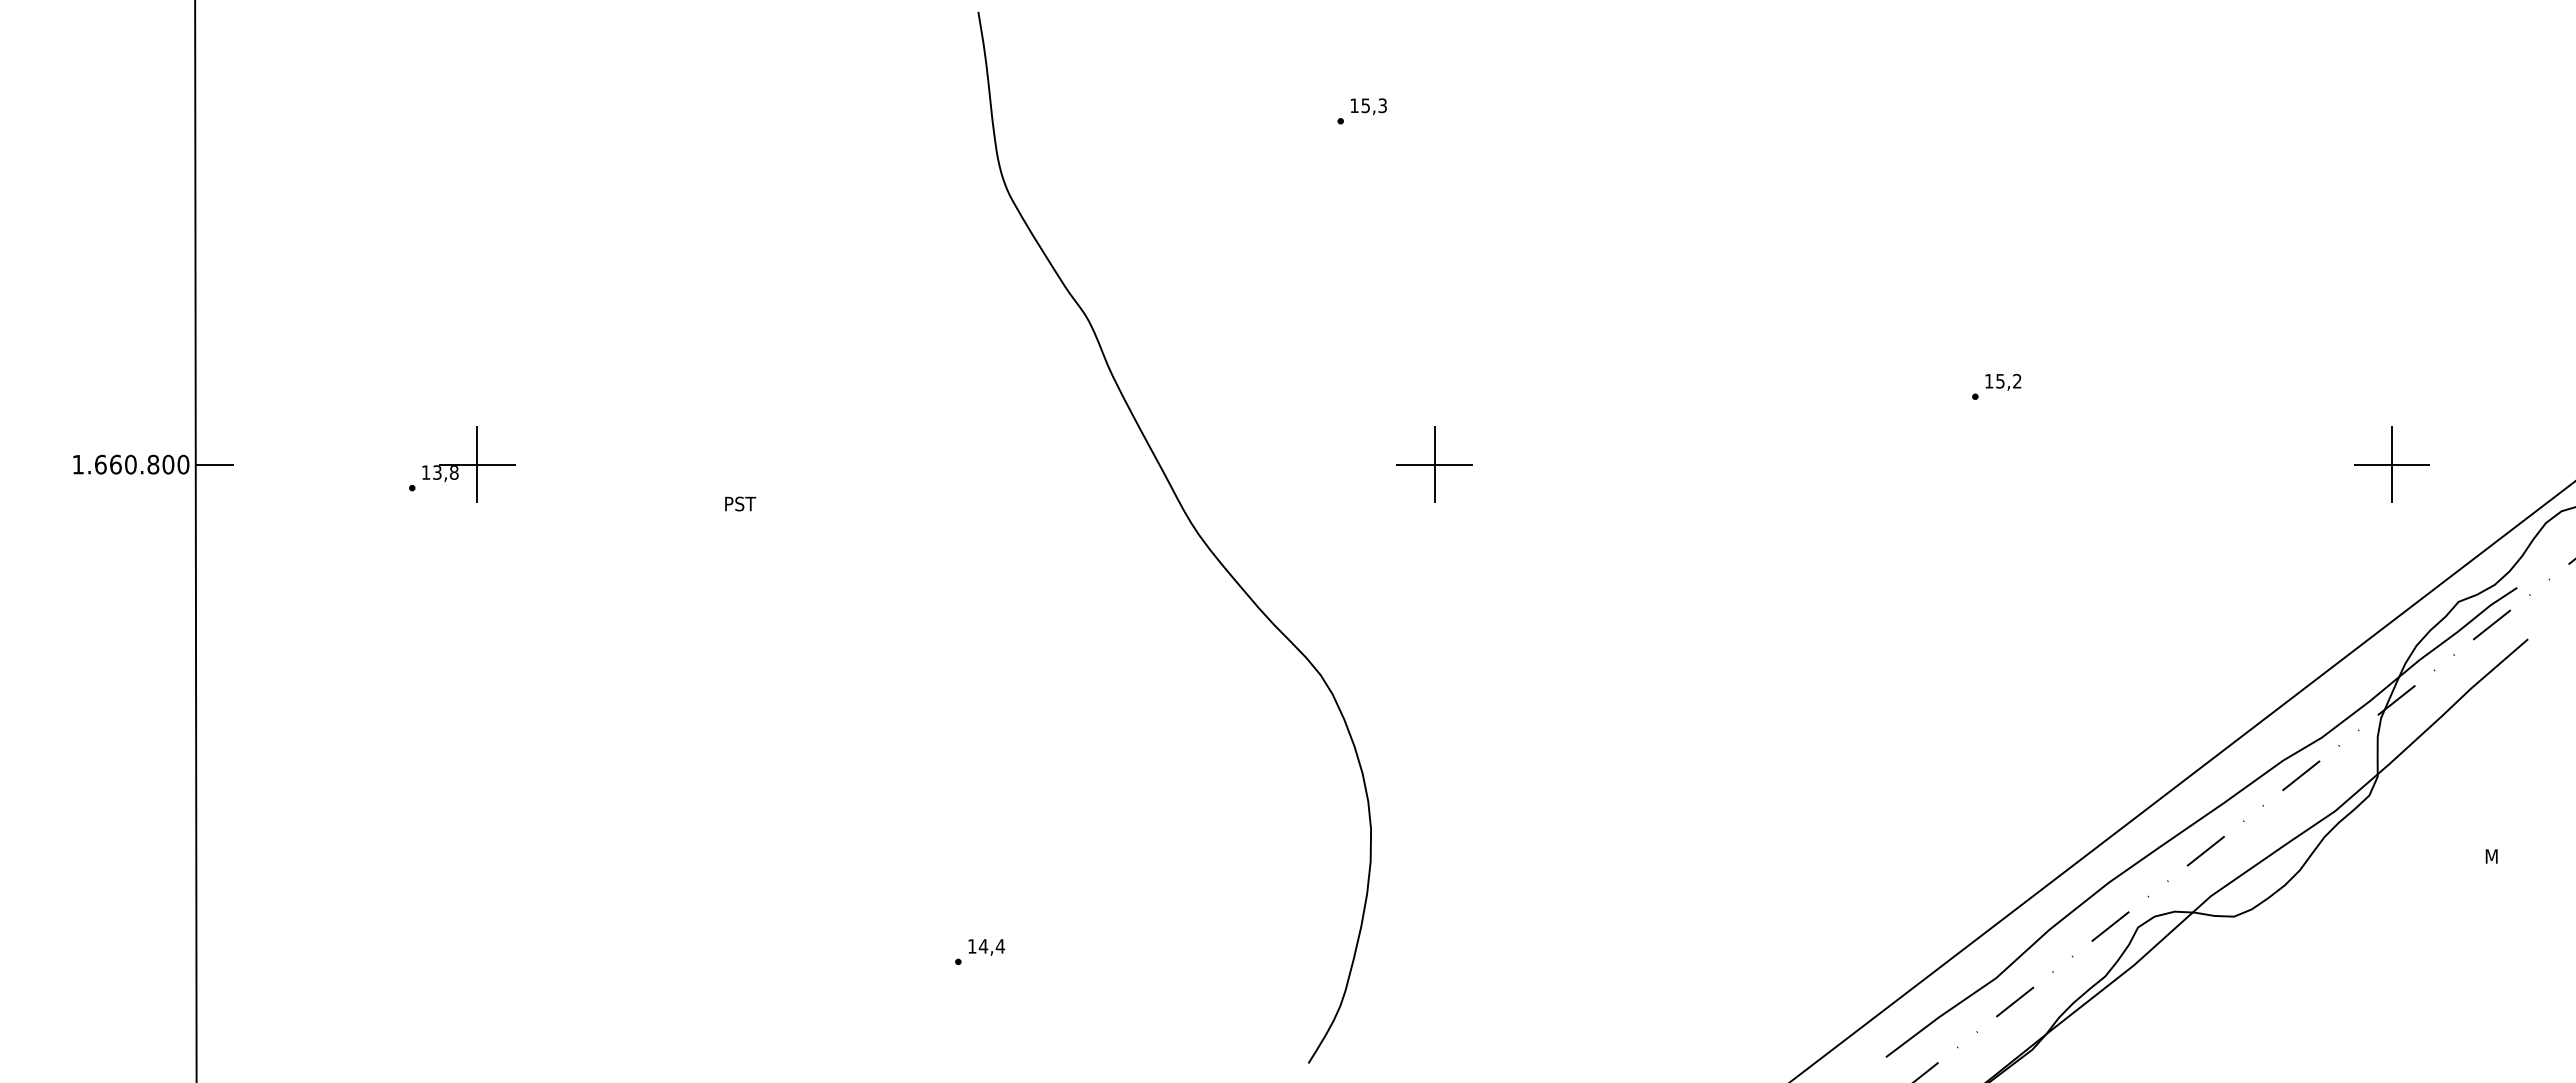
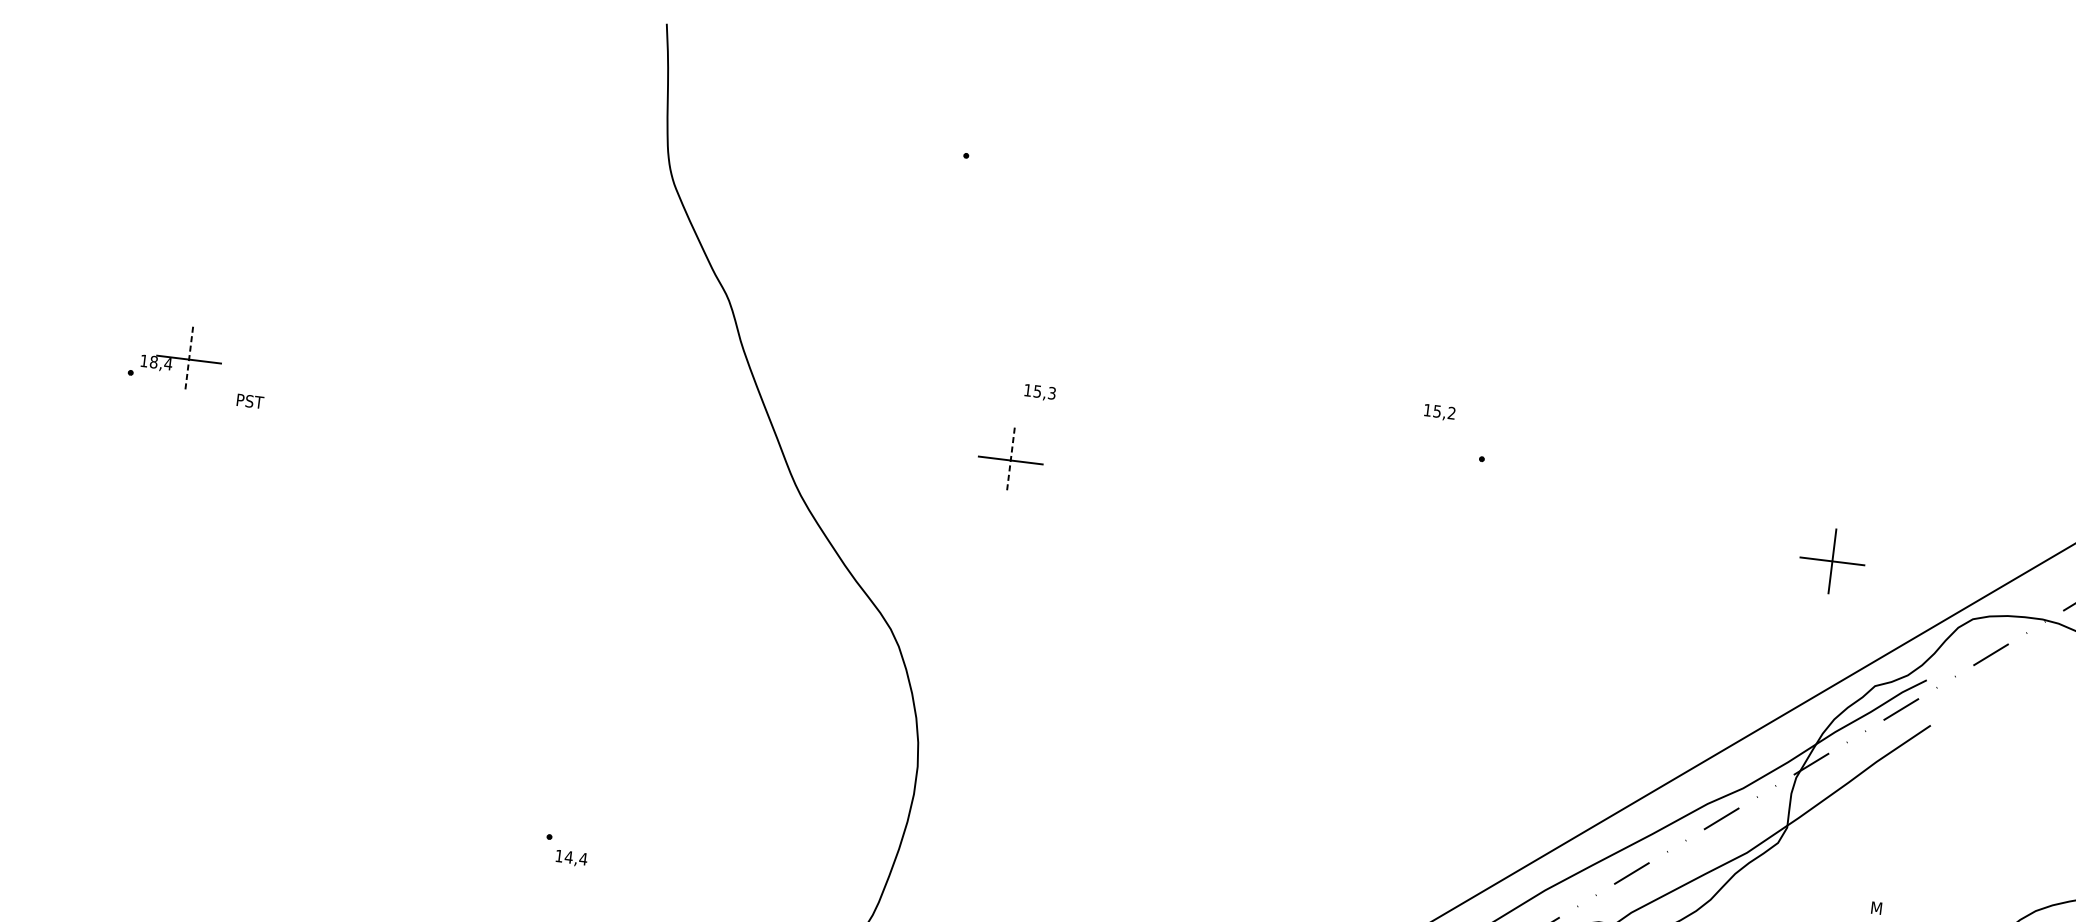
text: (1368, 106) -> (1039, 392), moved
text: (2003, 382) -> (1439, 412), moved
line: (477, 465) -> (189, 360), solid -> dashed
line: (1434, 465) -> (1010, 461), solid -> dashed
text: (445, 472) -> (160, 362), 13,8 -> 18,4
text: (740, 503) -> (250, 400), moved
text: (986, 947) -> (571, 858), moved

